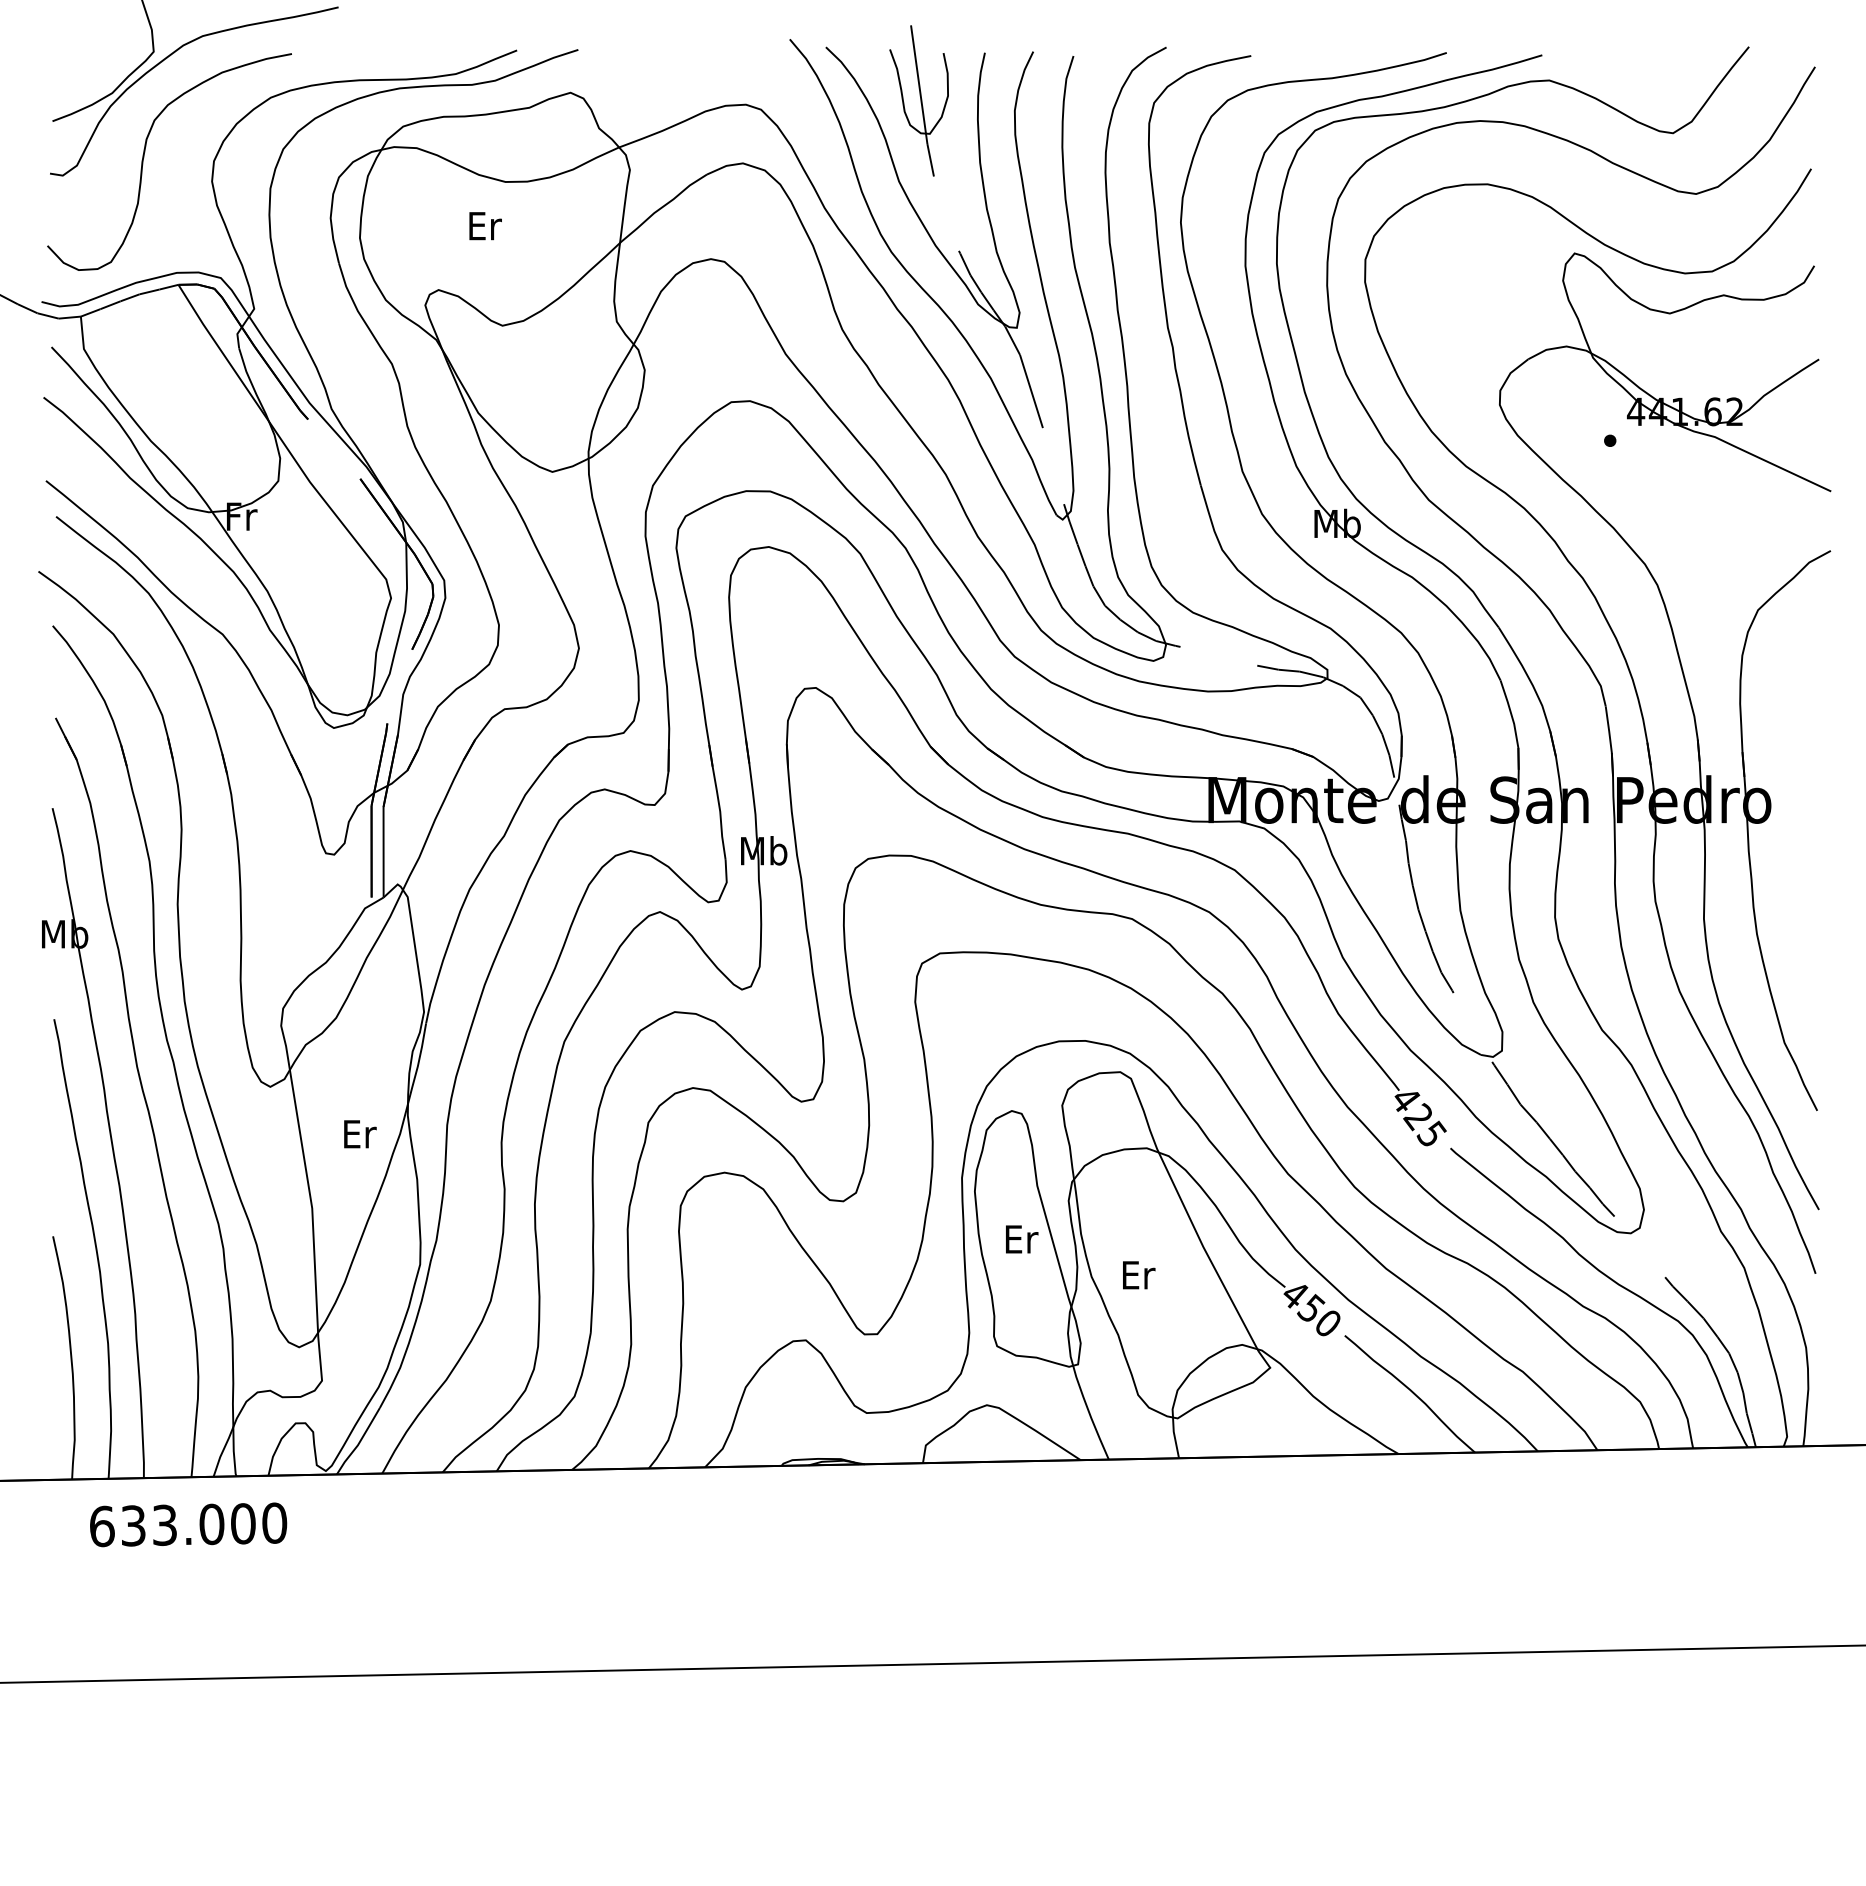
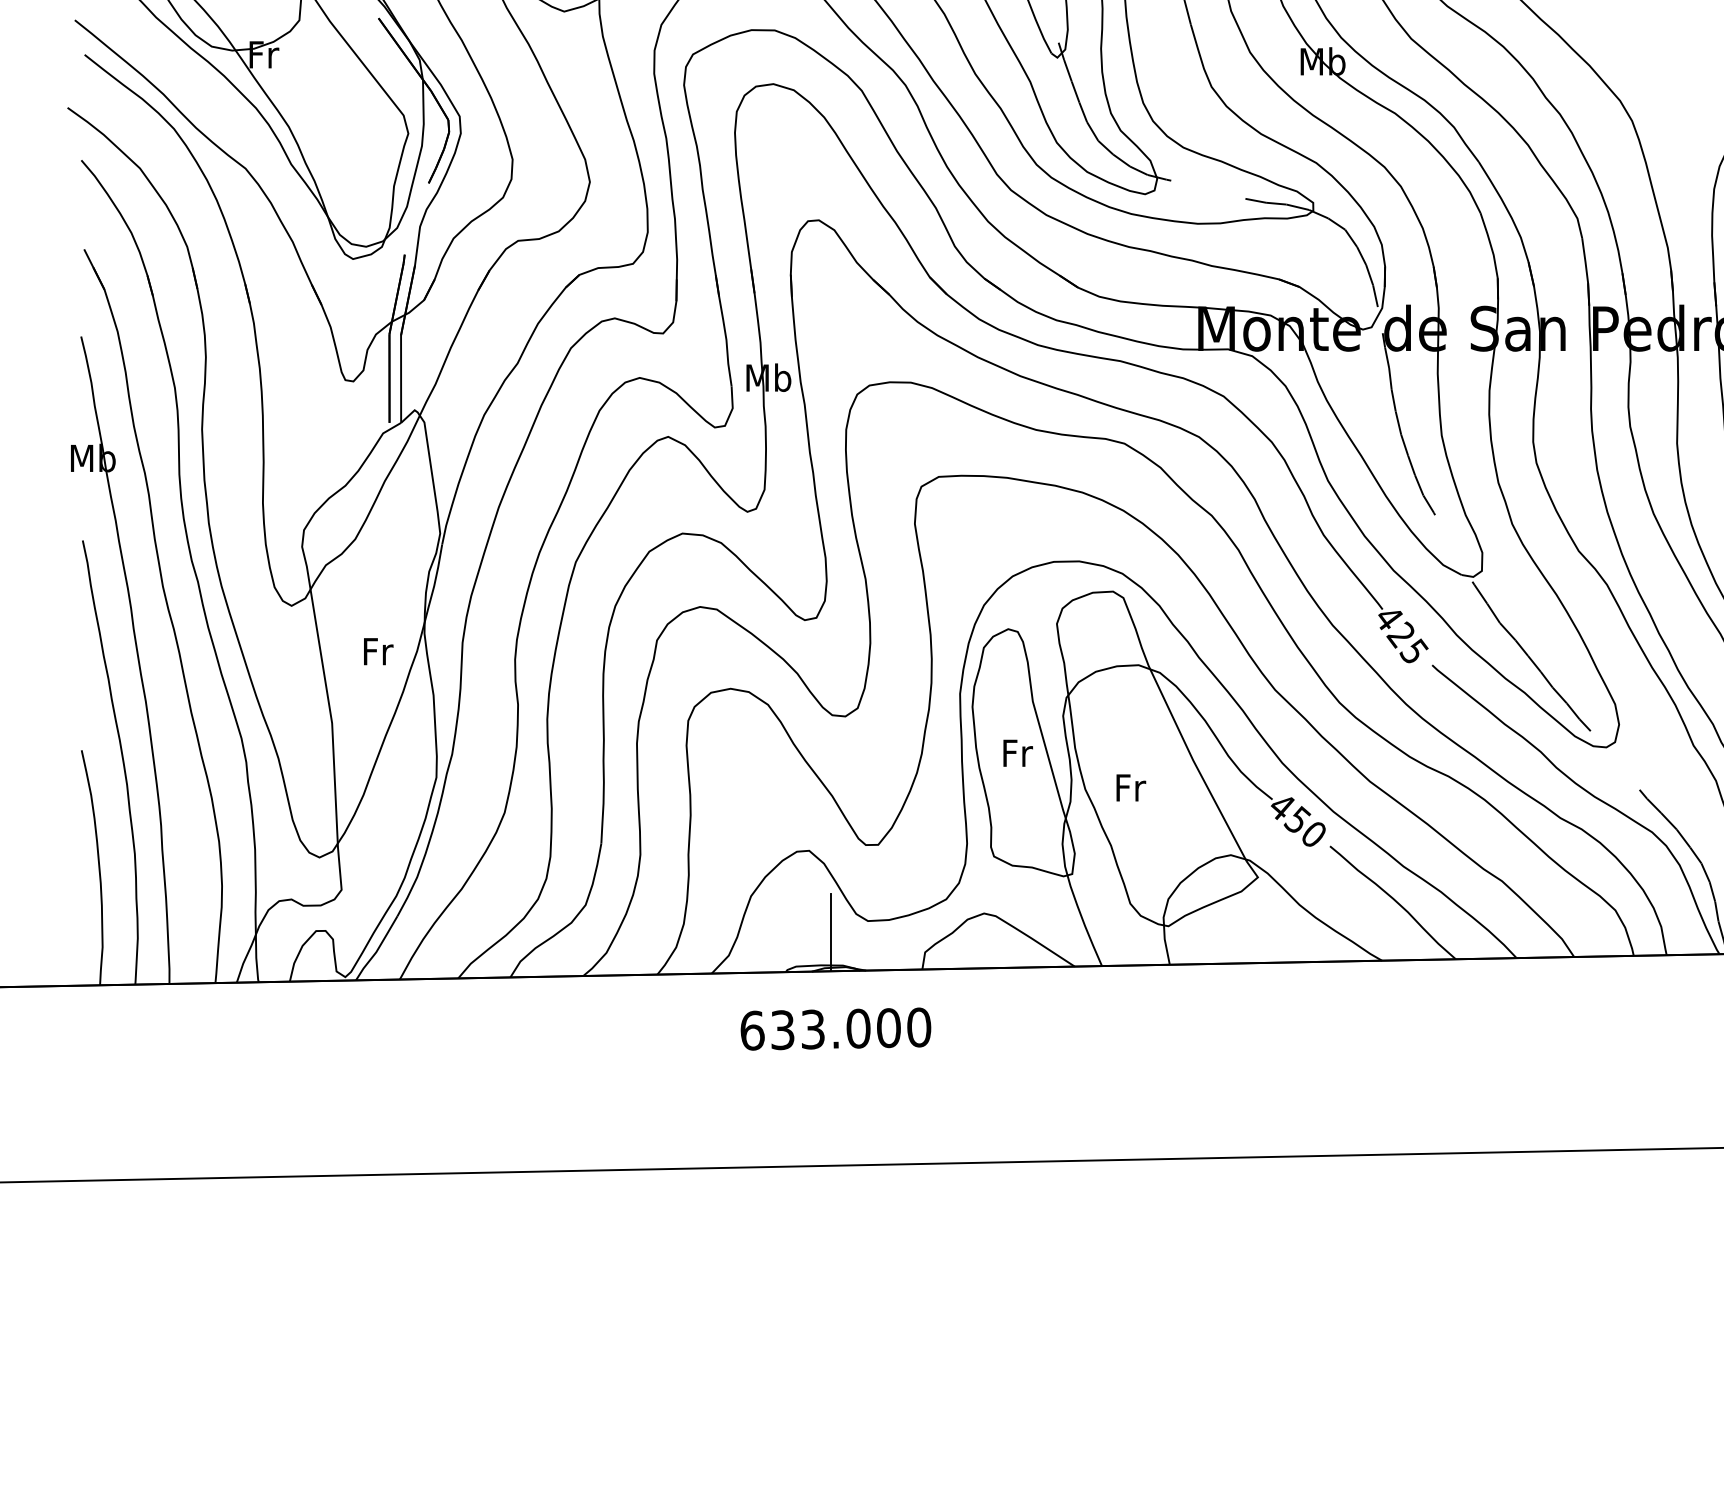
text: (360, 1134) -> (378, 651), Er -> Fr
text: (1022, 1239) -> (1018, 753), Er -> Fr
text: (1139, 1275) -> (1131, 788), Er -> Fr
line: (828, 1425) -> (831, 933), added
text: (188, 1524) -> (835, 1028), moved

